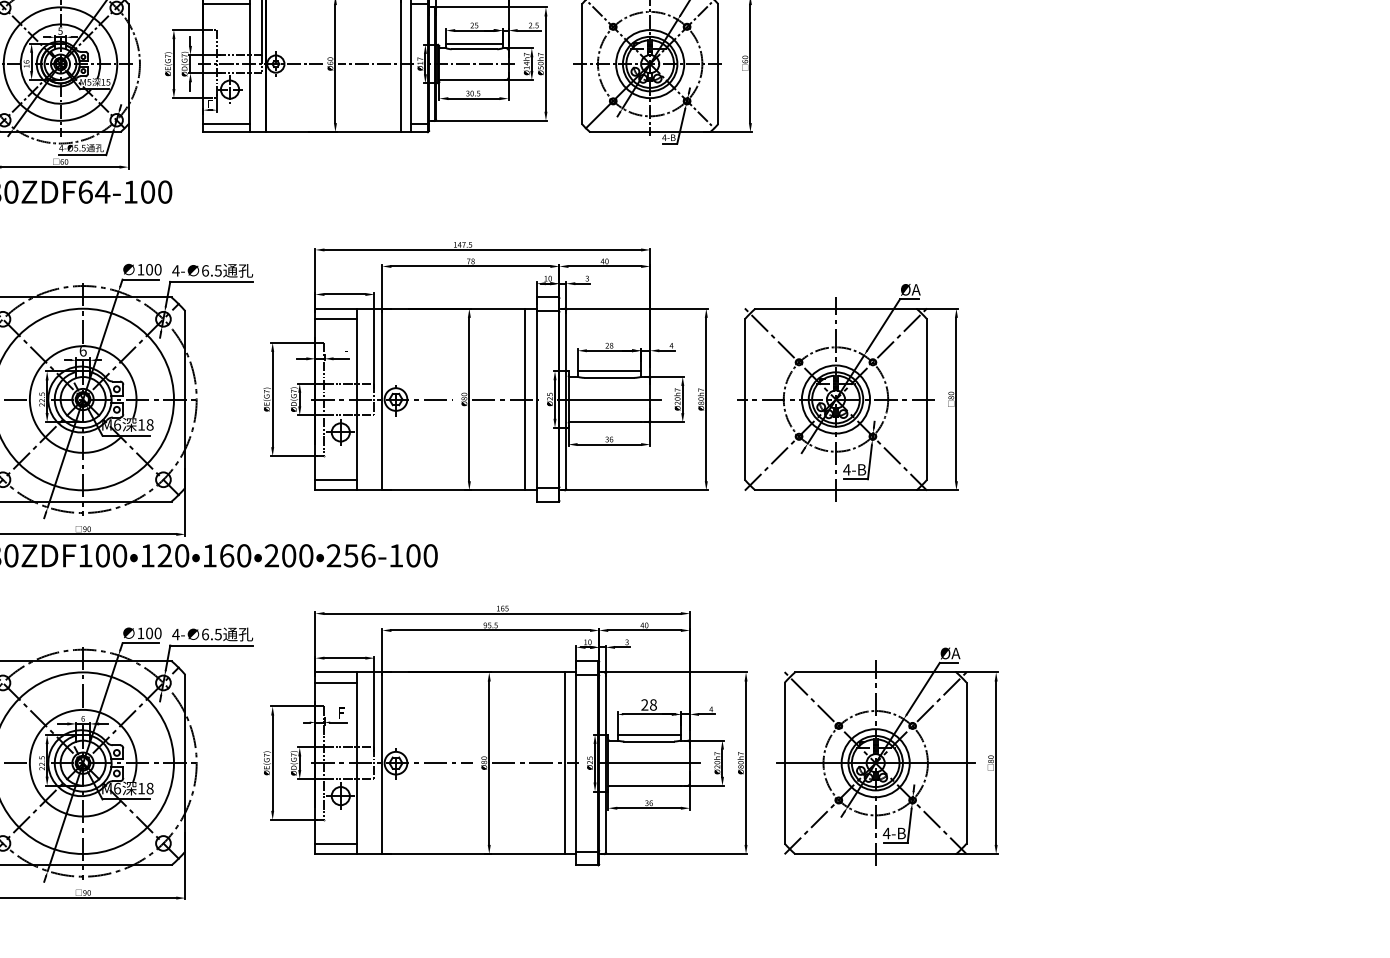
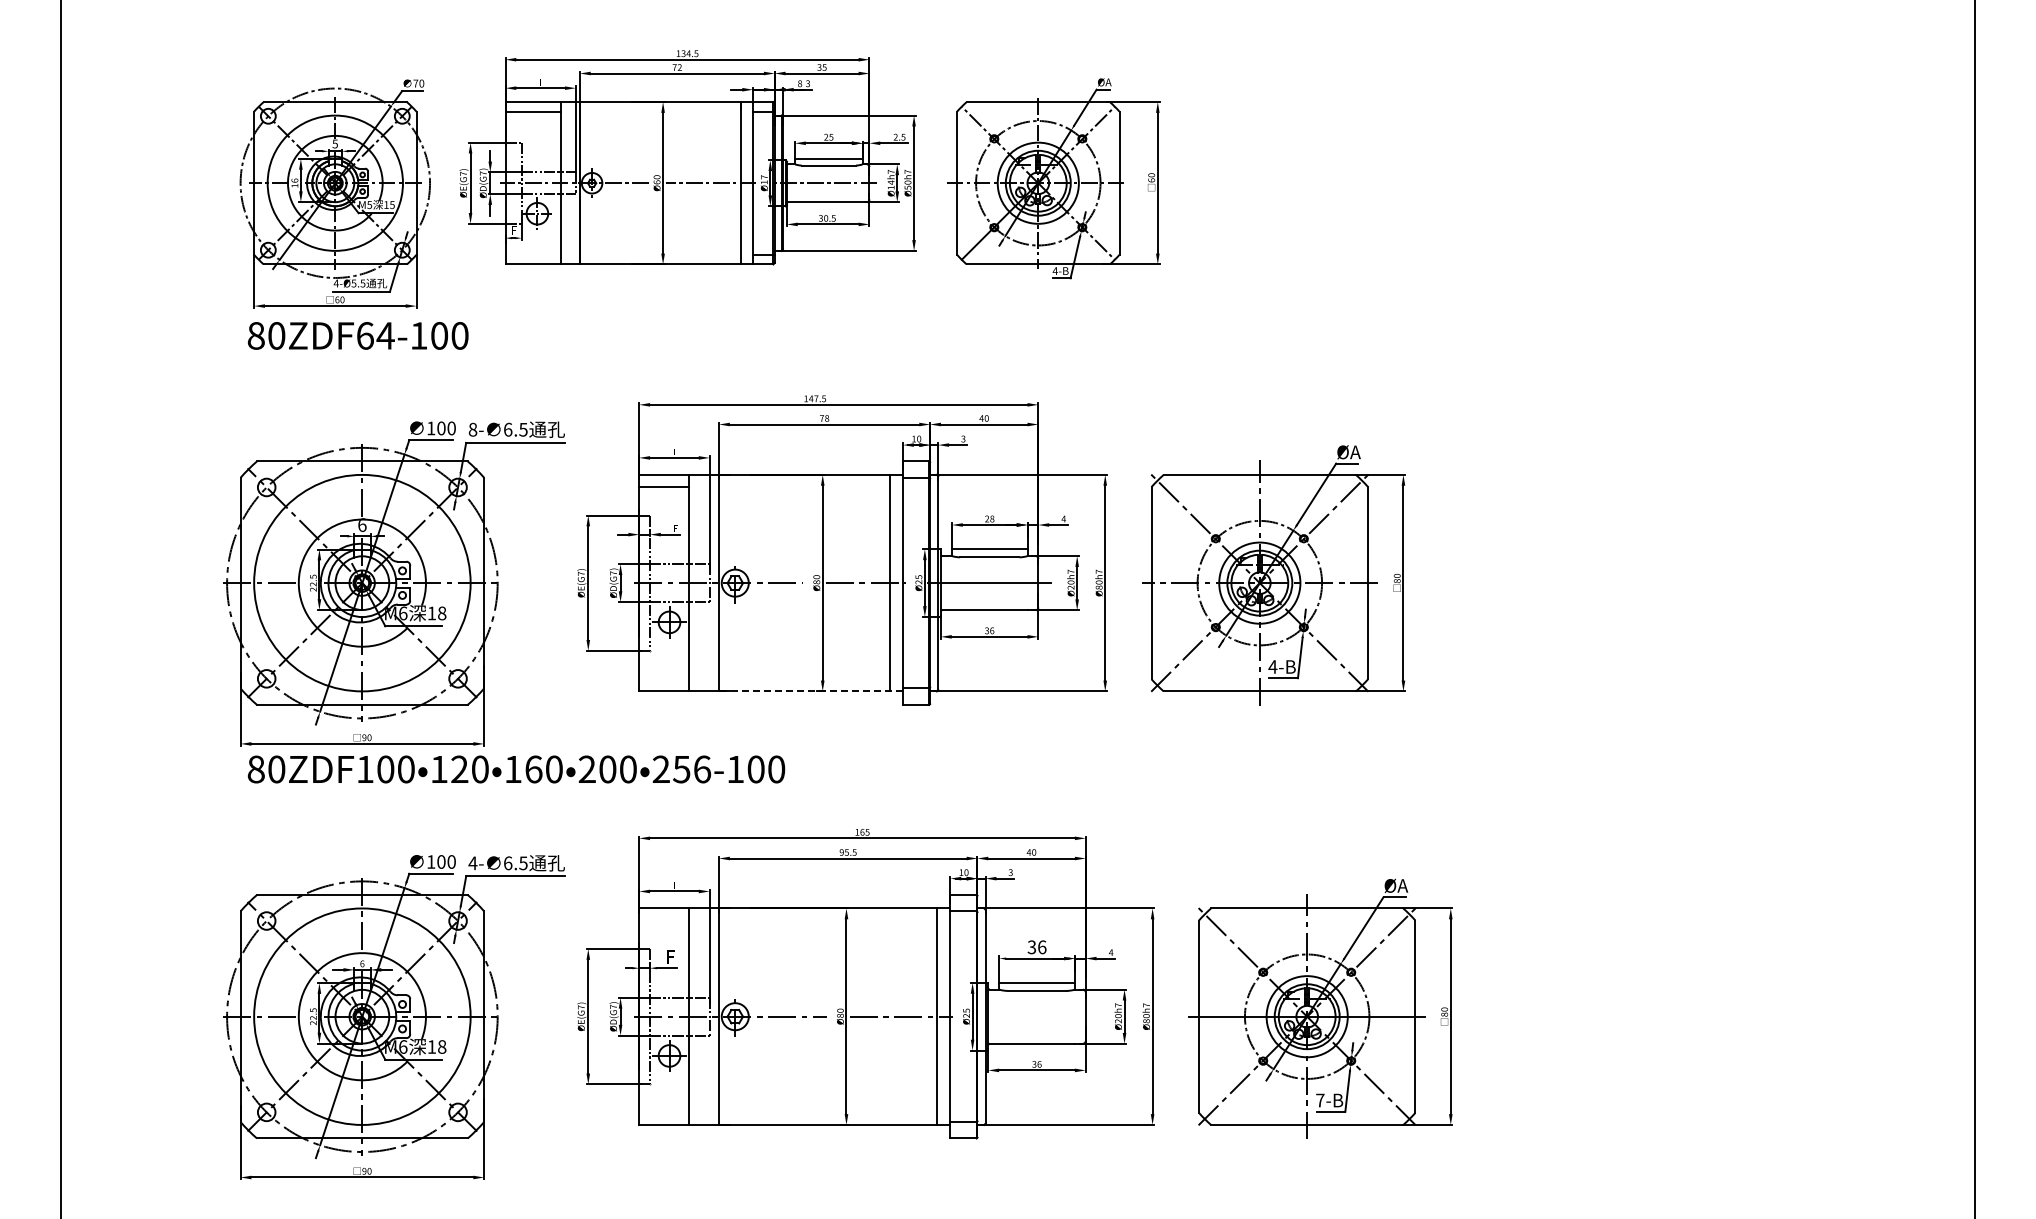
line: (225, 123) -> (532, 254), removed
text: (175, 270) -> (472, 429), 4- -> 8-
line: (336, 480) -> (664, 679), removed
line: (459, 490) -> (810, 691), solid -> dashed
line: (336, 682) -> (664, 920), removed
text: (648, 705) -> (1036, 947), 28 -> 36
line: (649, 763) -> (1037, 1016), removed
text: (886, 833) -> (1319, 1100), 4-B -> 7-B
line: (336, 843) -> (664, 1112), removed

